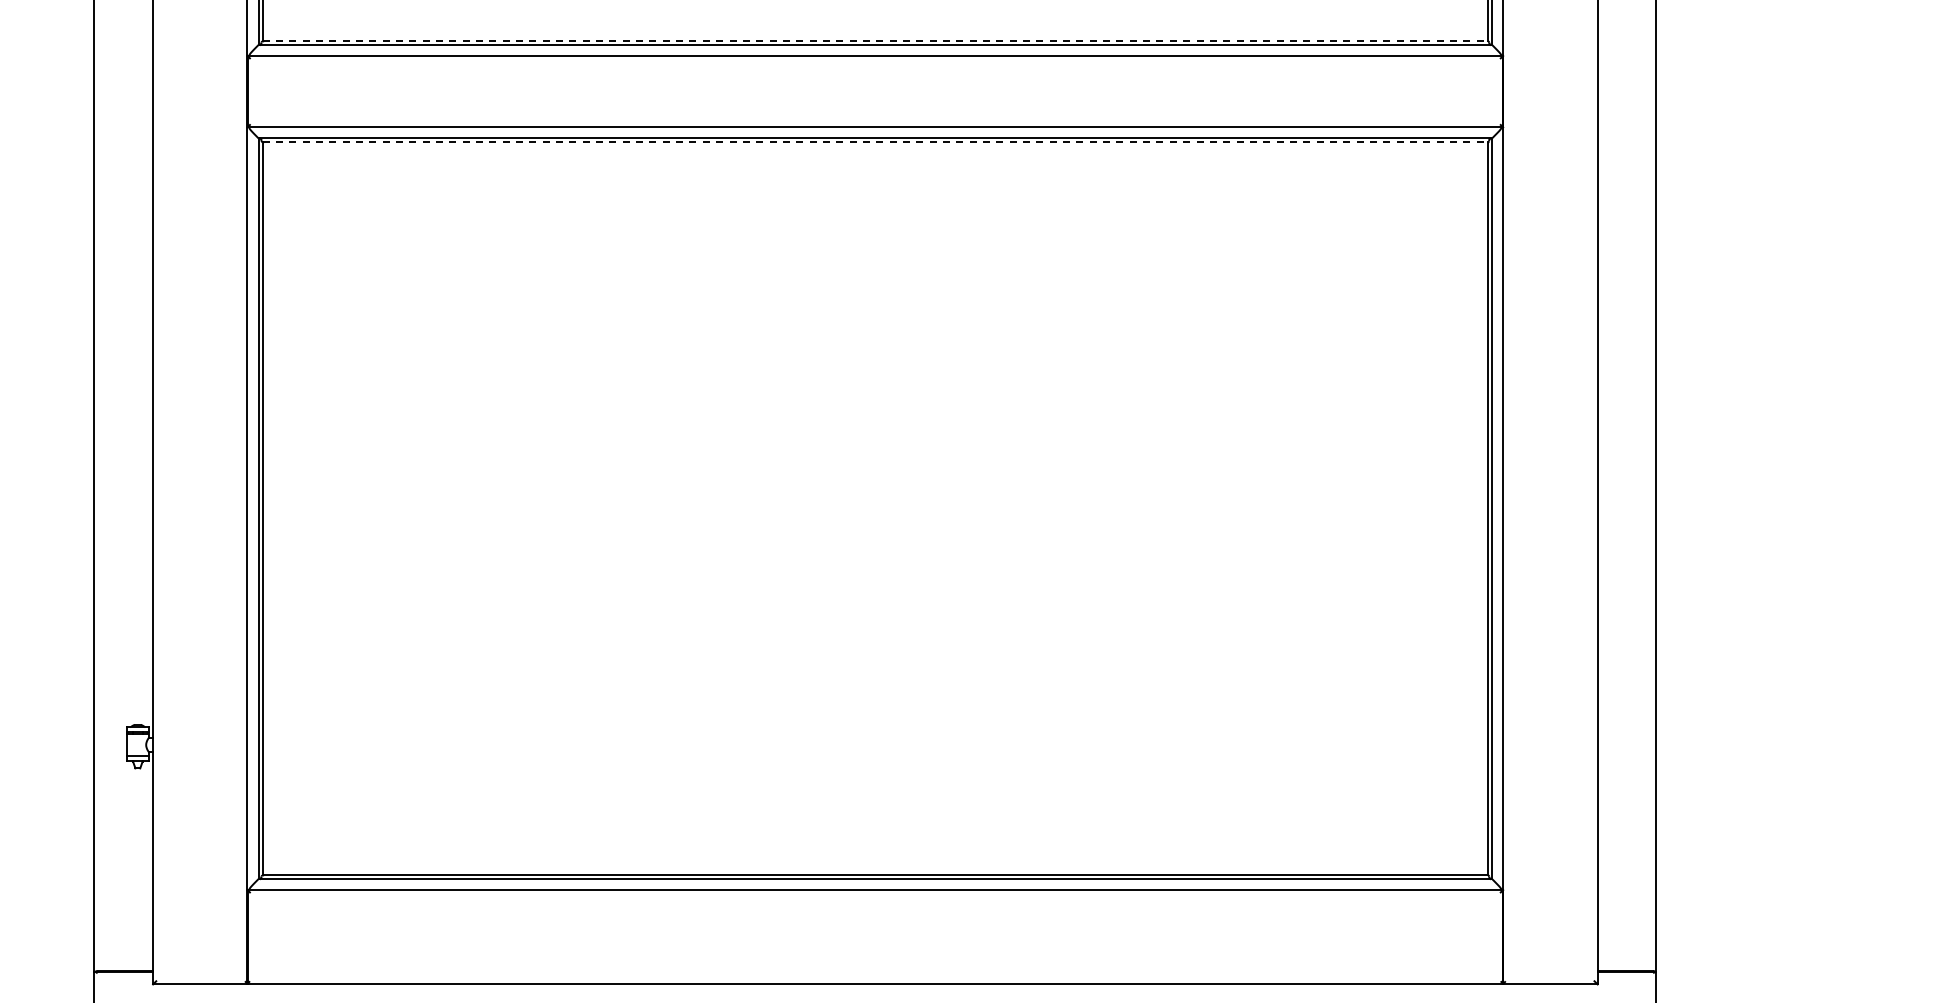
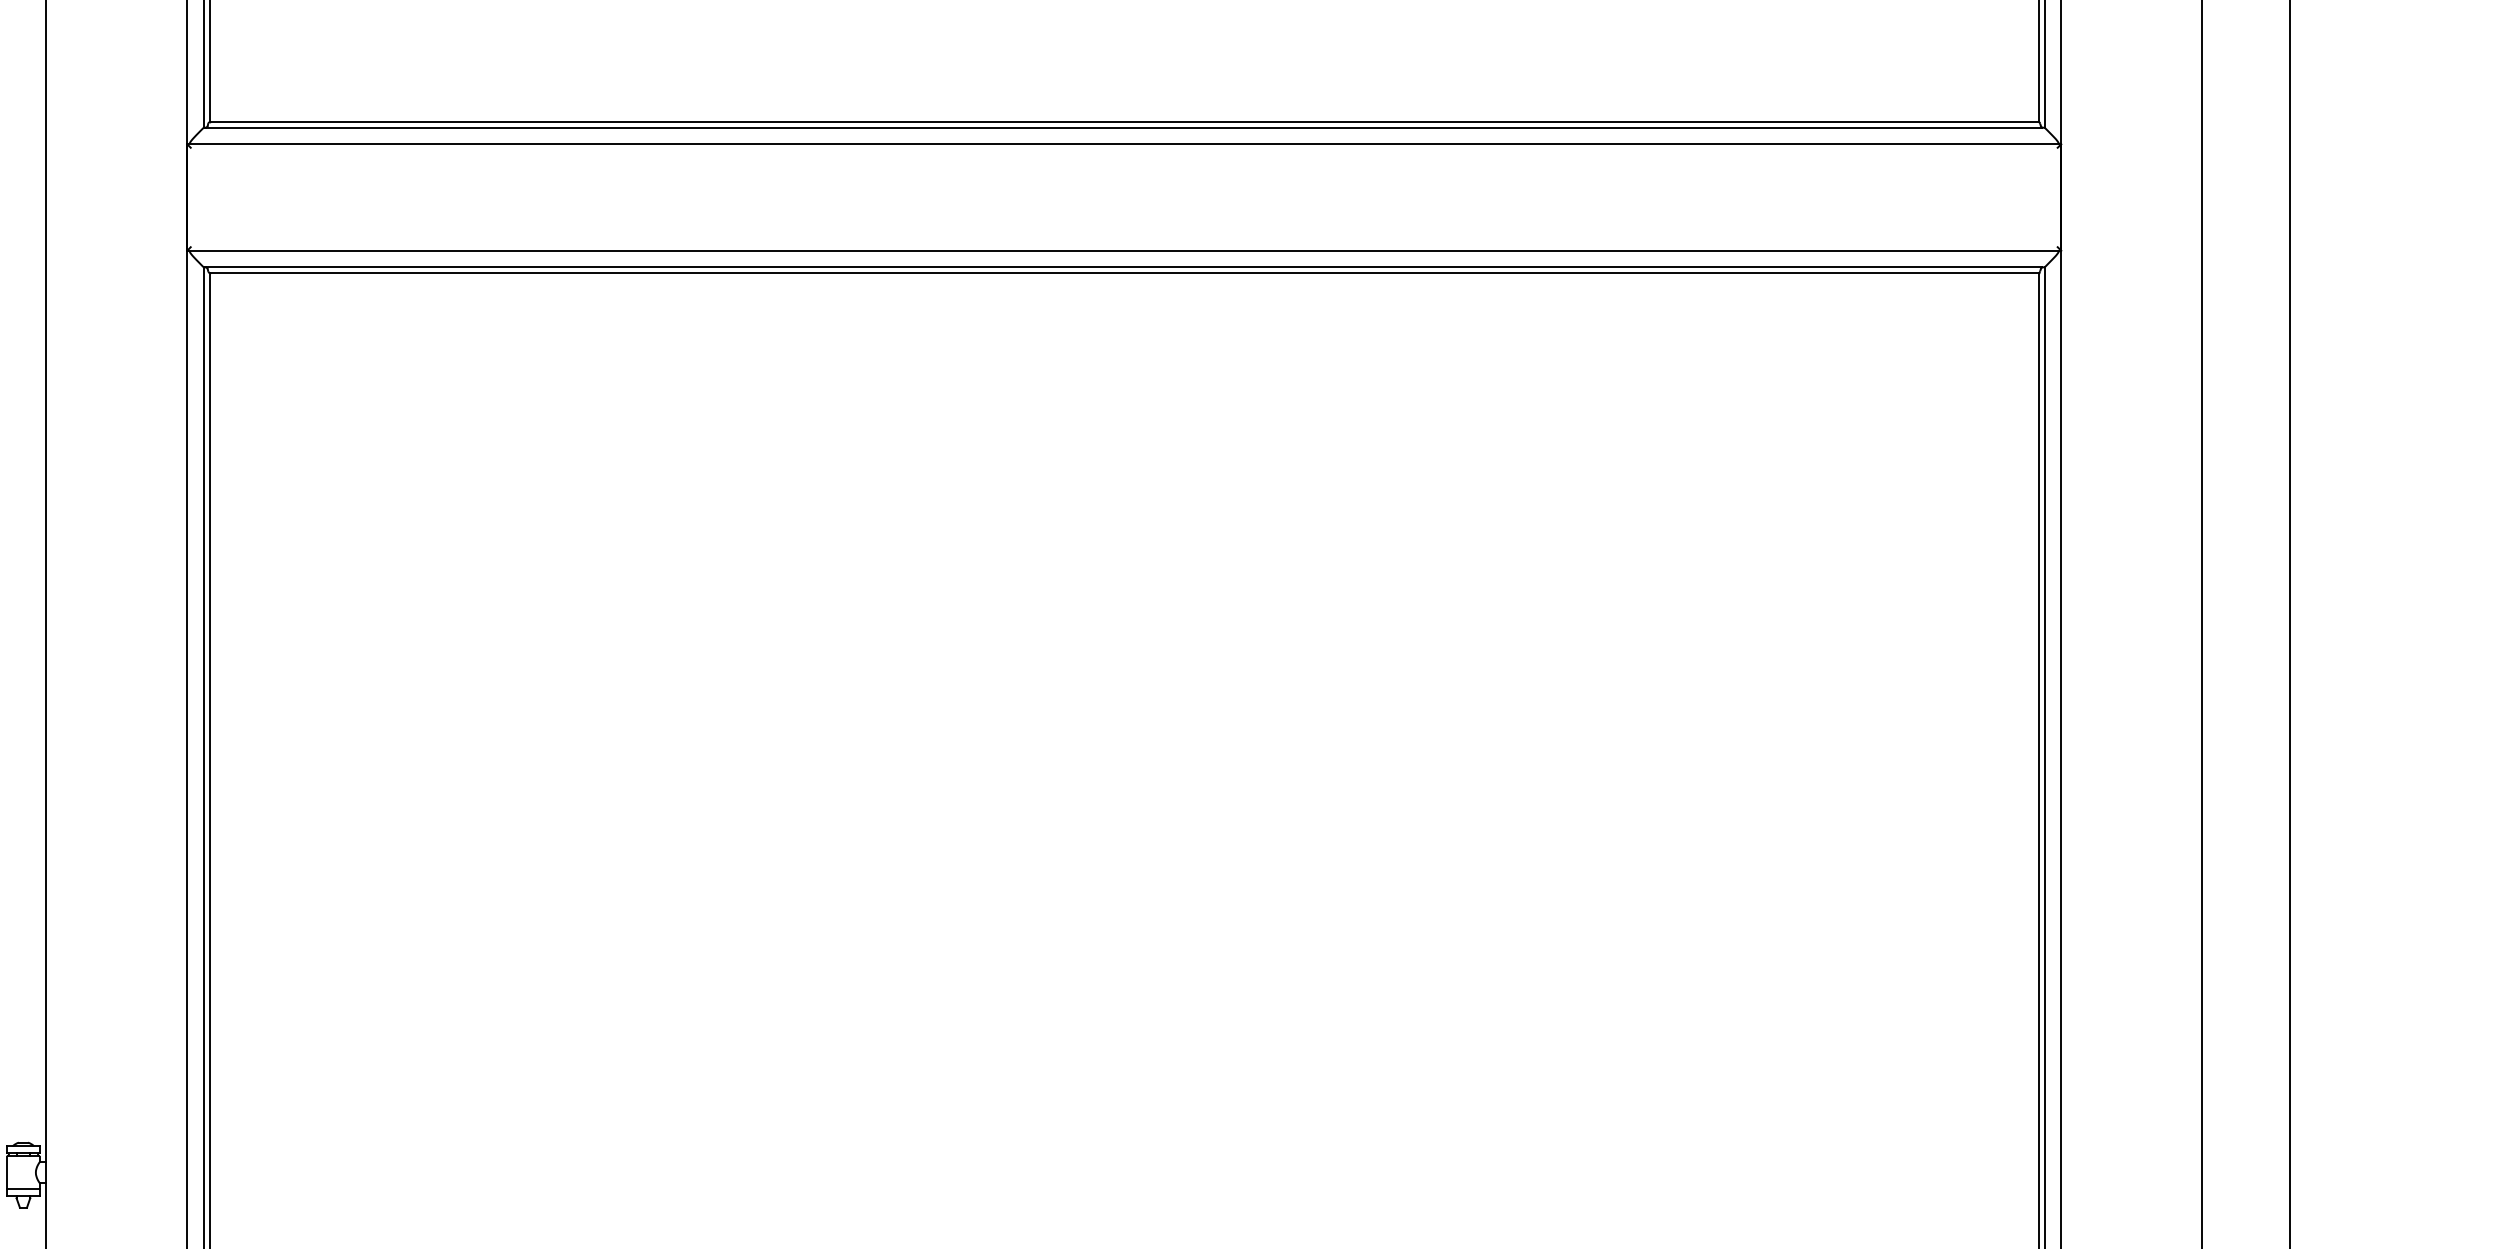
line: (875, 40) -> (1124, 121), dashed -> solid
line: (875, 142) -> (1124, 273), dashed -> solid

